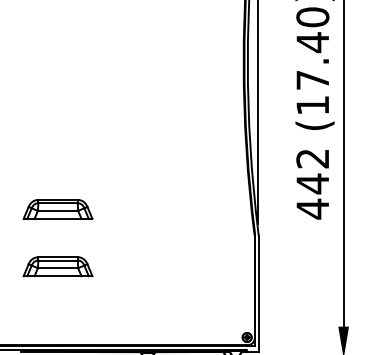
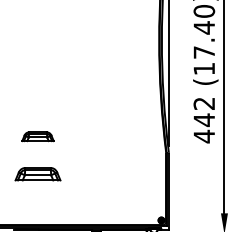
part: (57, 208) -> (37, 136), size x0.7

